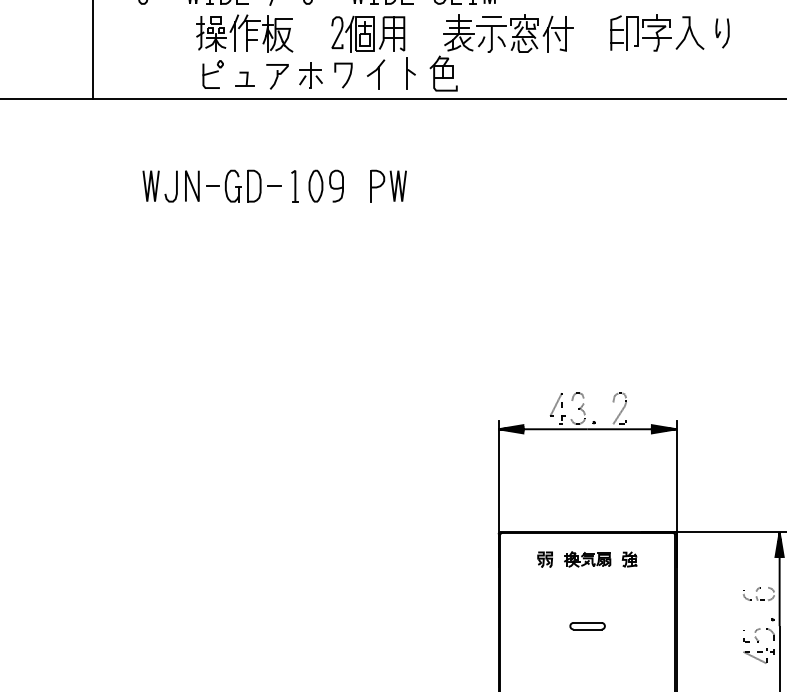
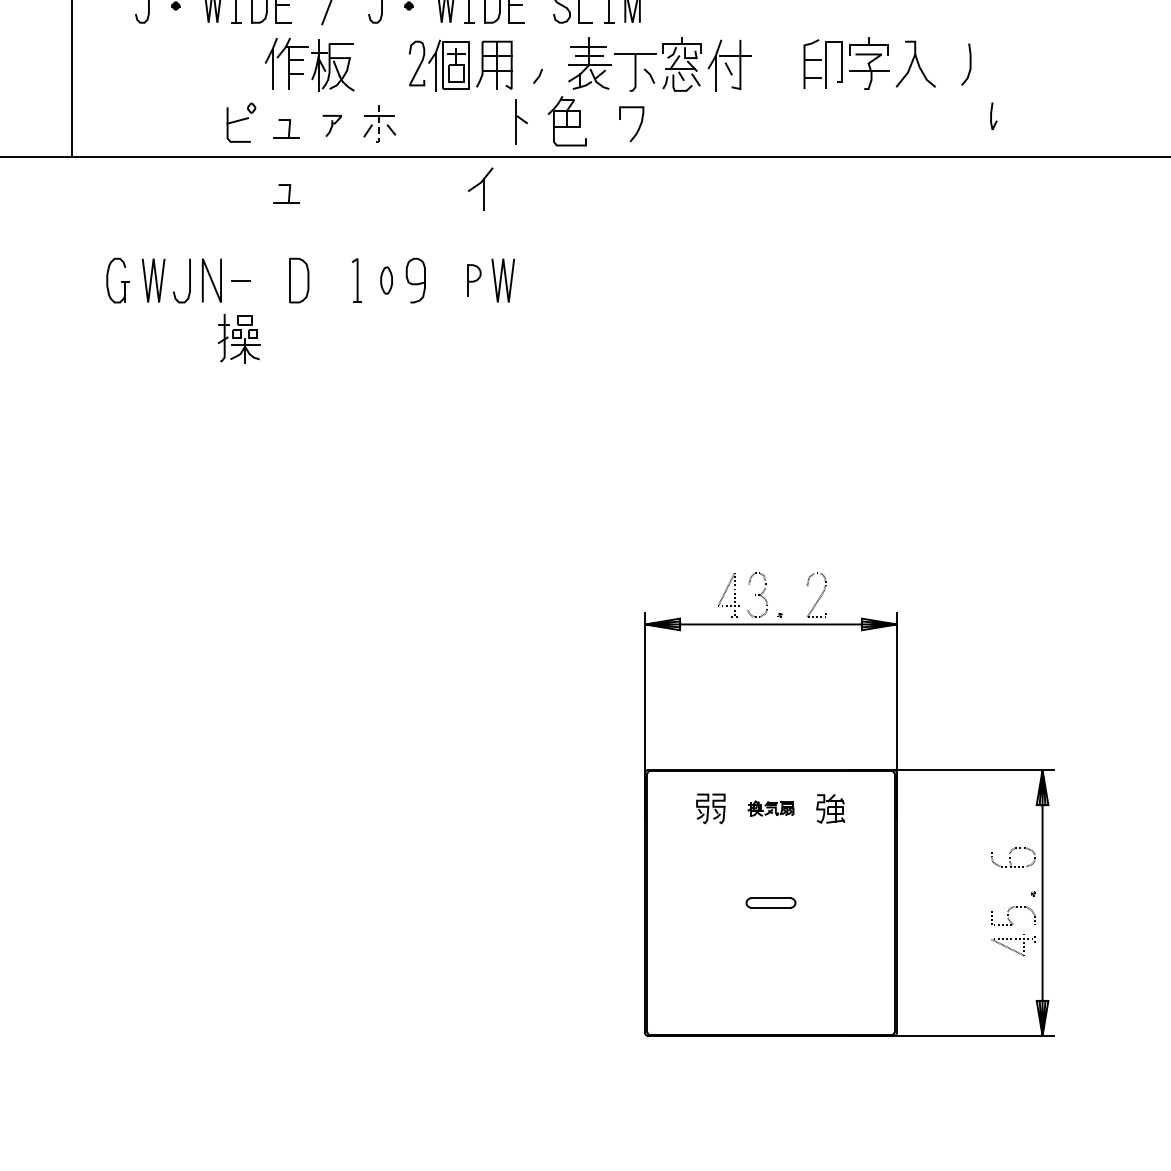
line: (491, 17) -> (635, 41), removed
line: (716, 28) -> (991, 116), moved
part: (211, 33) -> (238, 338), moved
line: (481, 41) -> (538, 75), moved
part: (375, 74) -> (480, 188), moved
part: (276, 76) -> (331, 125), size x0.6
line: (310, 77) -> (379, 126), solid -> dashed
curve: (348, 77) -> (638, 127), moved
part: (245, 124) -> (286, 193), added
part: (378, 185) -> (474, 279), size x0.7
part: (233, 186) -> (117, 280), moved
line: (274, 186) -> (328, 280), removed
part: (315, 186) -> (386, 280), size x0.6
part: (544, 559) -> (710, 808), size x1.4
part: (587, 559) -> (770, 808), size x0.7
part: (628, 559) -> (829, 808), size x1.4

